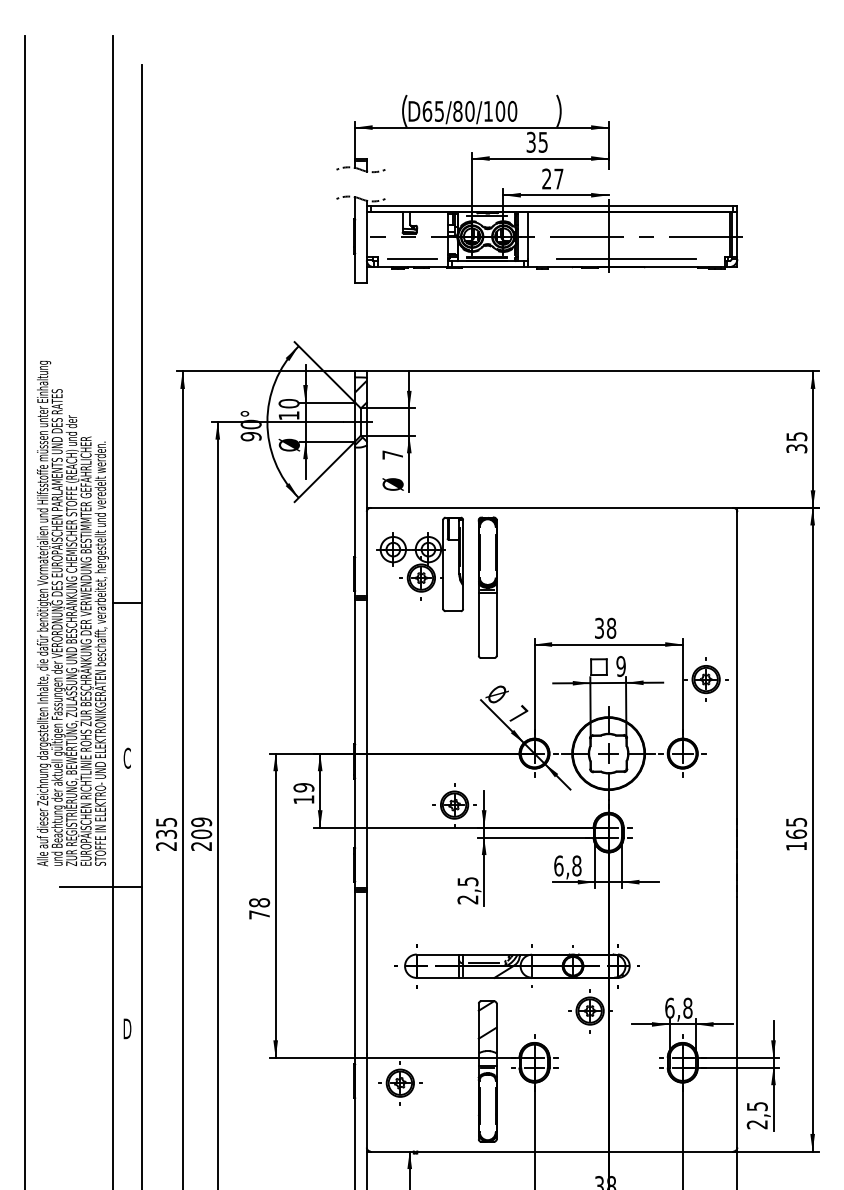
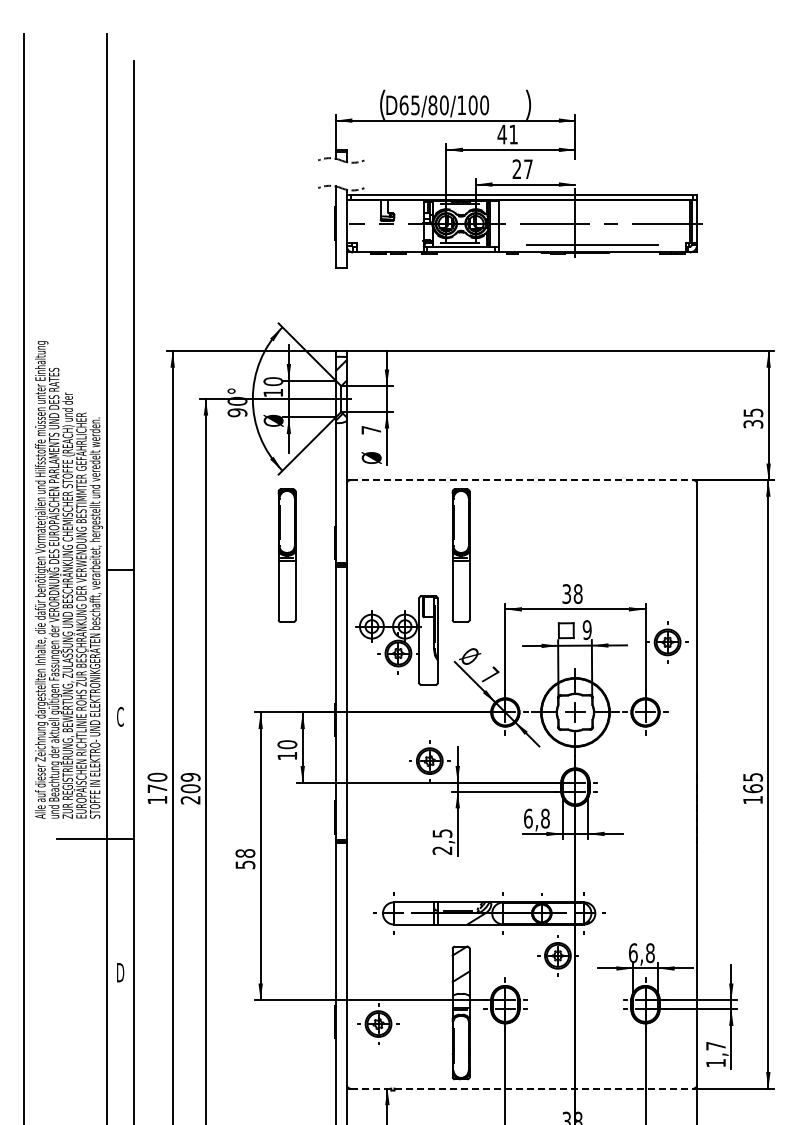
text: (536, 142) -> (507, 134), 35 -> 41
line: (411, 259) -> (389, 245), removed
line: (552, 508) -> (522, 480), solid -> dashed
part: (419, 564) -> (396, 640), moved
part: (302, 587) -> (286, 555), added
text: (304, 787) -> (287, 744), 19 -> 10
text: (166, 834) -> (157, 788), 235 -> 170
text: (259, 914) -> (245, 864), 78 -> 58
text: (756, 1115) -> (715, 1054), 2,5 -> 1,7
line: (552, 1151) -> (522, 1088), solid -> dashed

